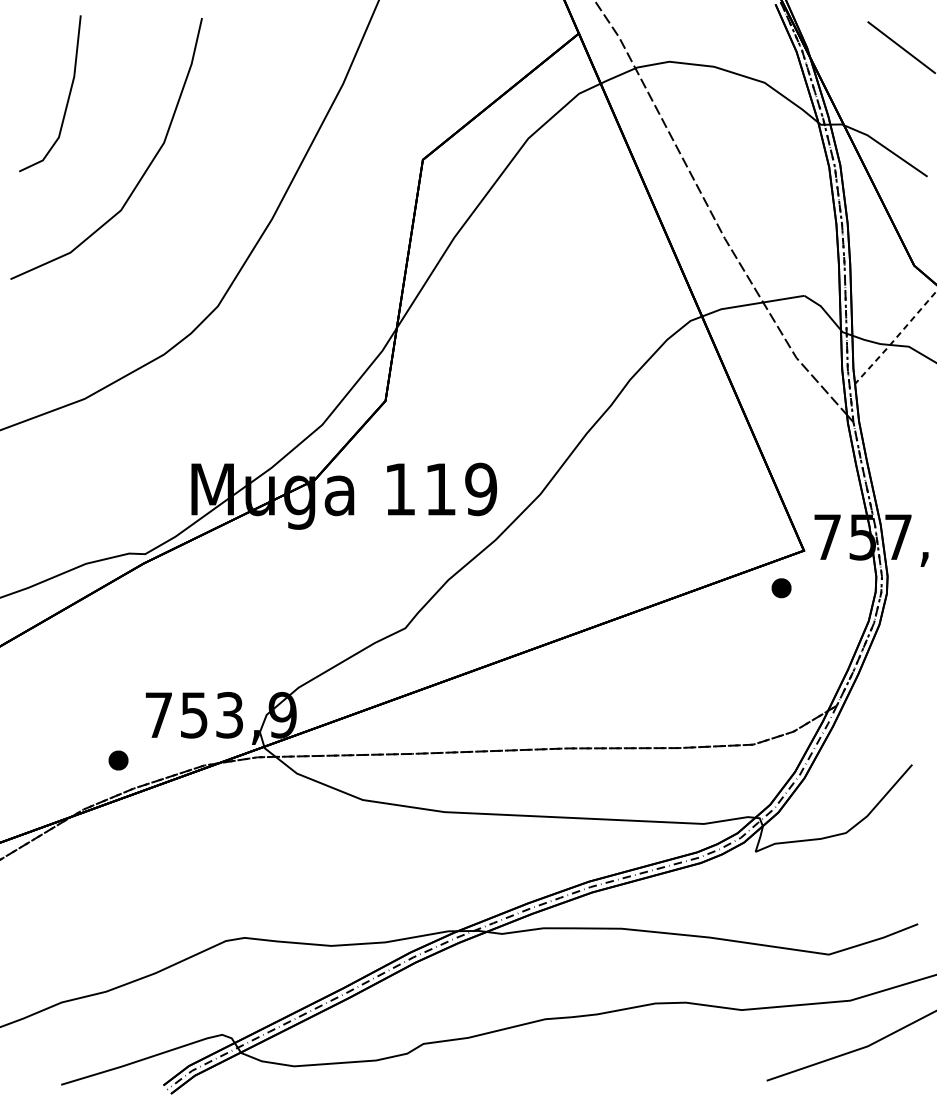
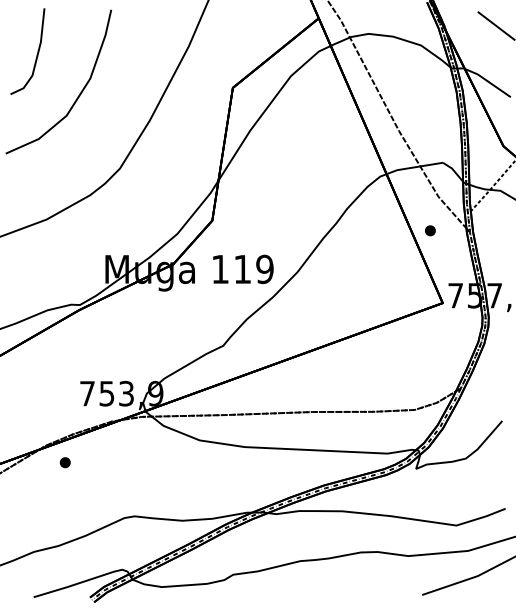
part: (781, 587) -> (430, 230), moved
part: (117, 760) -> (64, 462), moved

